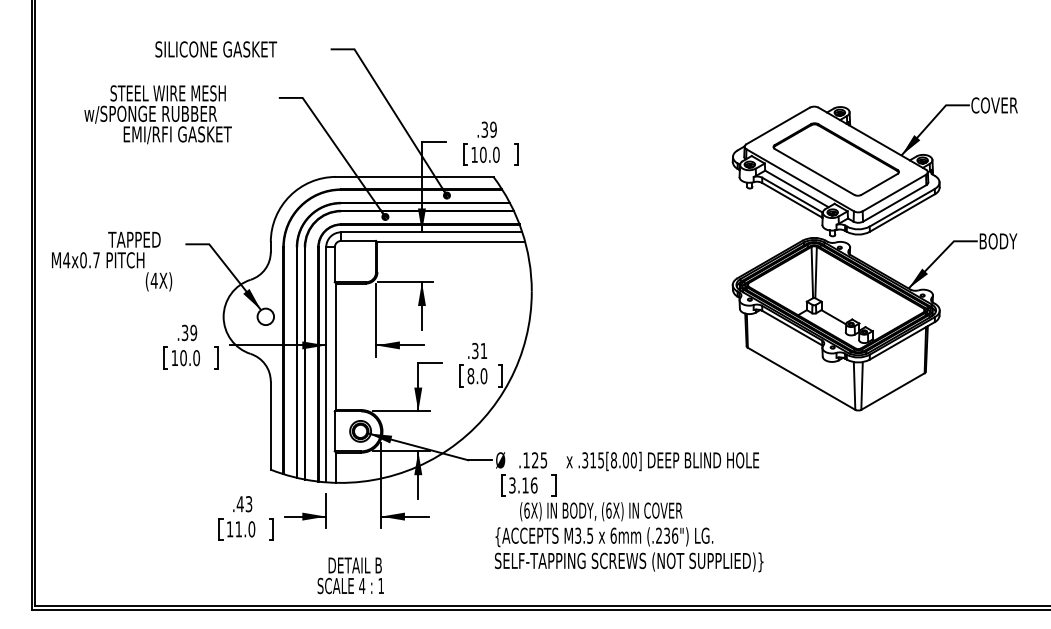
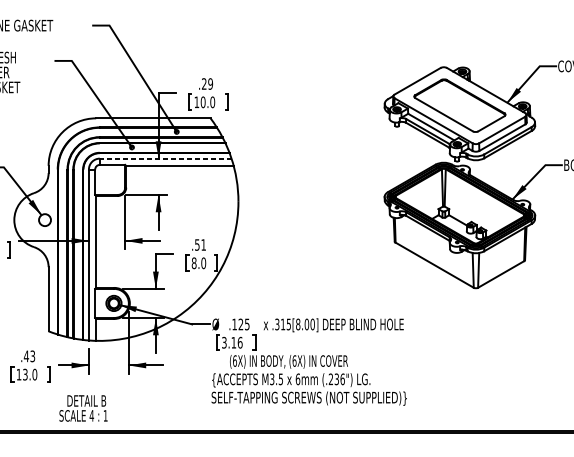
text: (484, 129) -> (204, 83), .39 -> .29
line: (431, 232) -> (165, 158), solid -> dashed
text: (475, 349) -> (197, 243), .31 -> .51
text: (238, 529) -> (25, 374), 11.0 -> 13.0
text: (350, 575) -> (83, 408), moved

